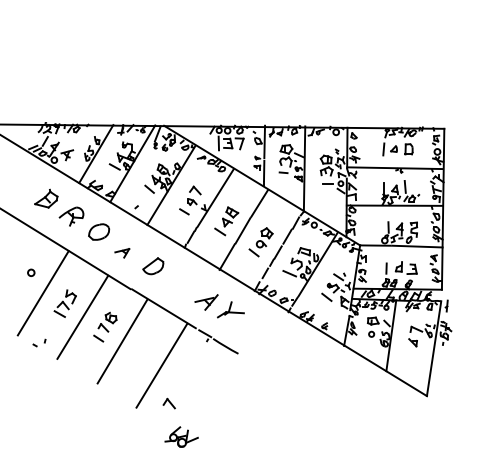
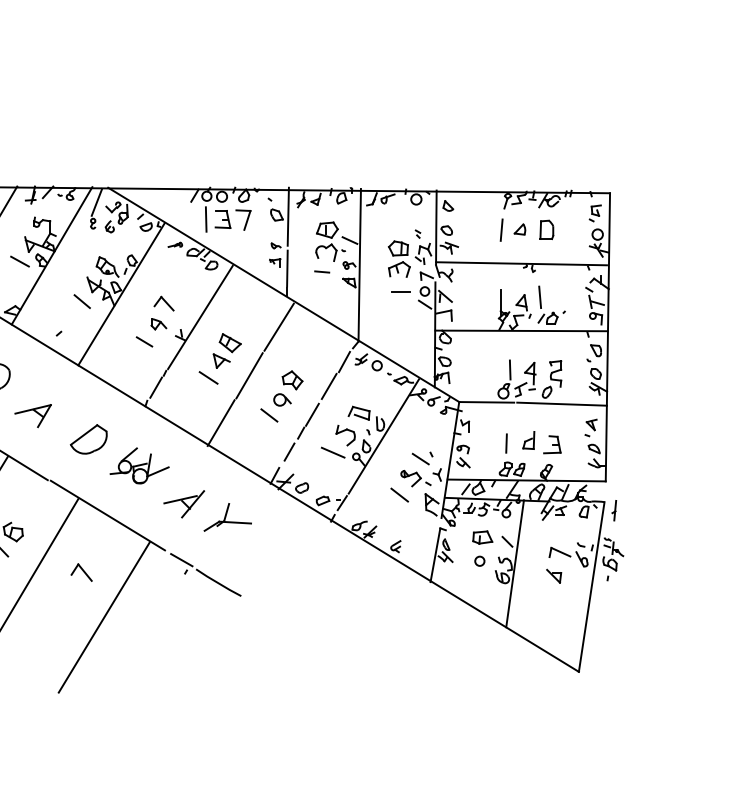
part: (122, 253) -> (33, 416), size x1.43
part: (168, 403) -> (80, 572), moved
part: (181, 436) -> (139, 464), moved

